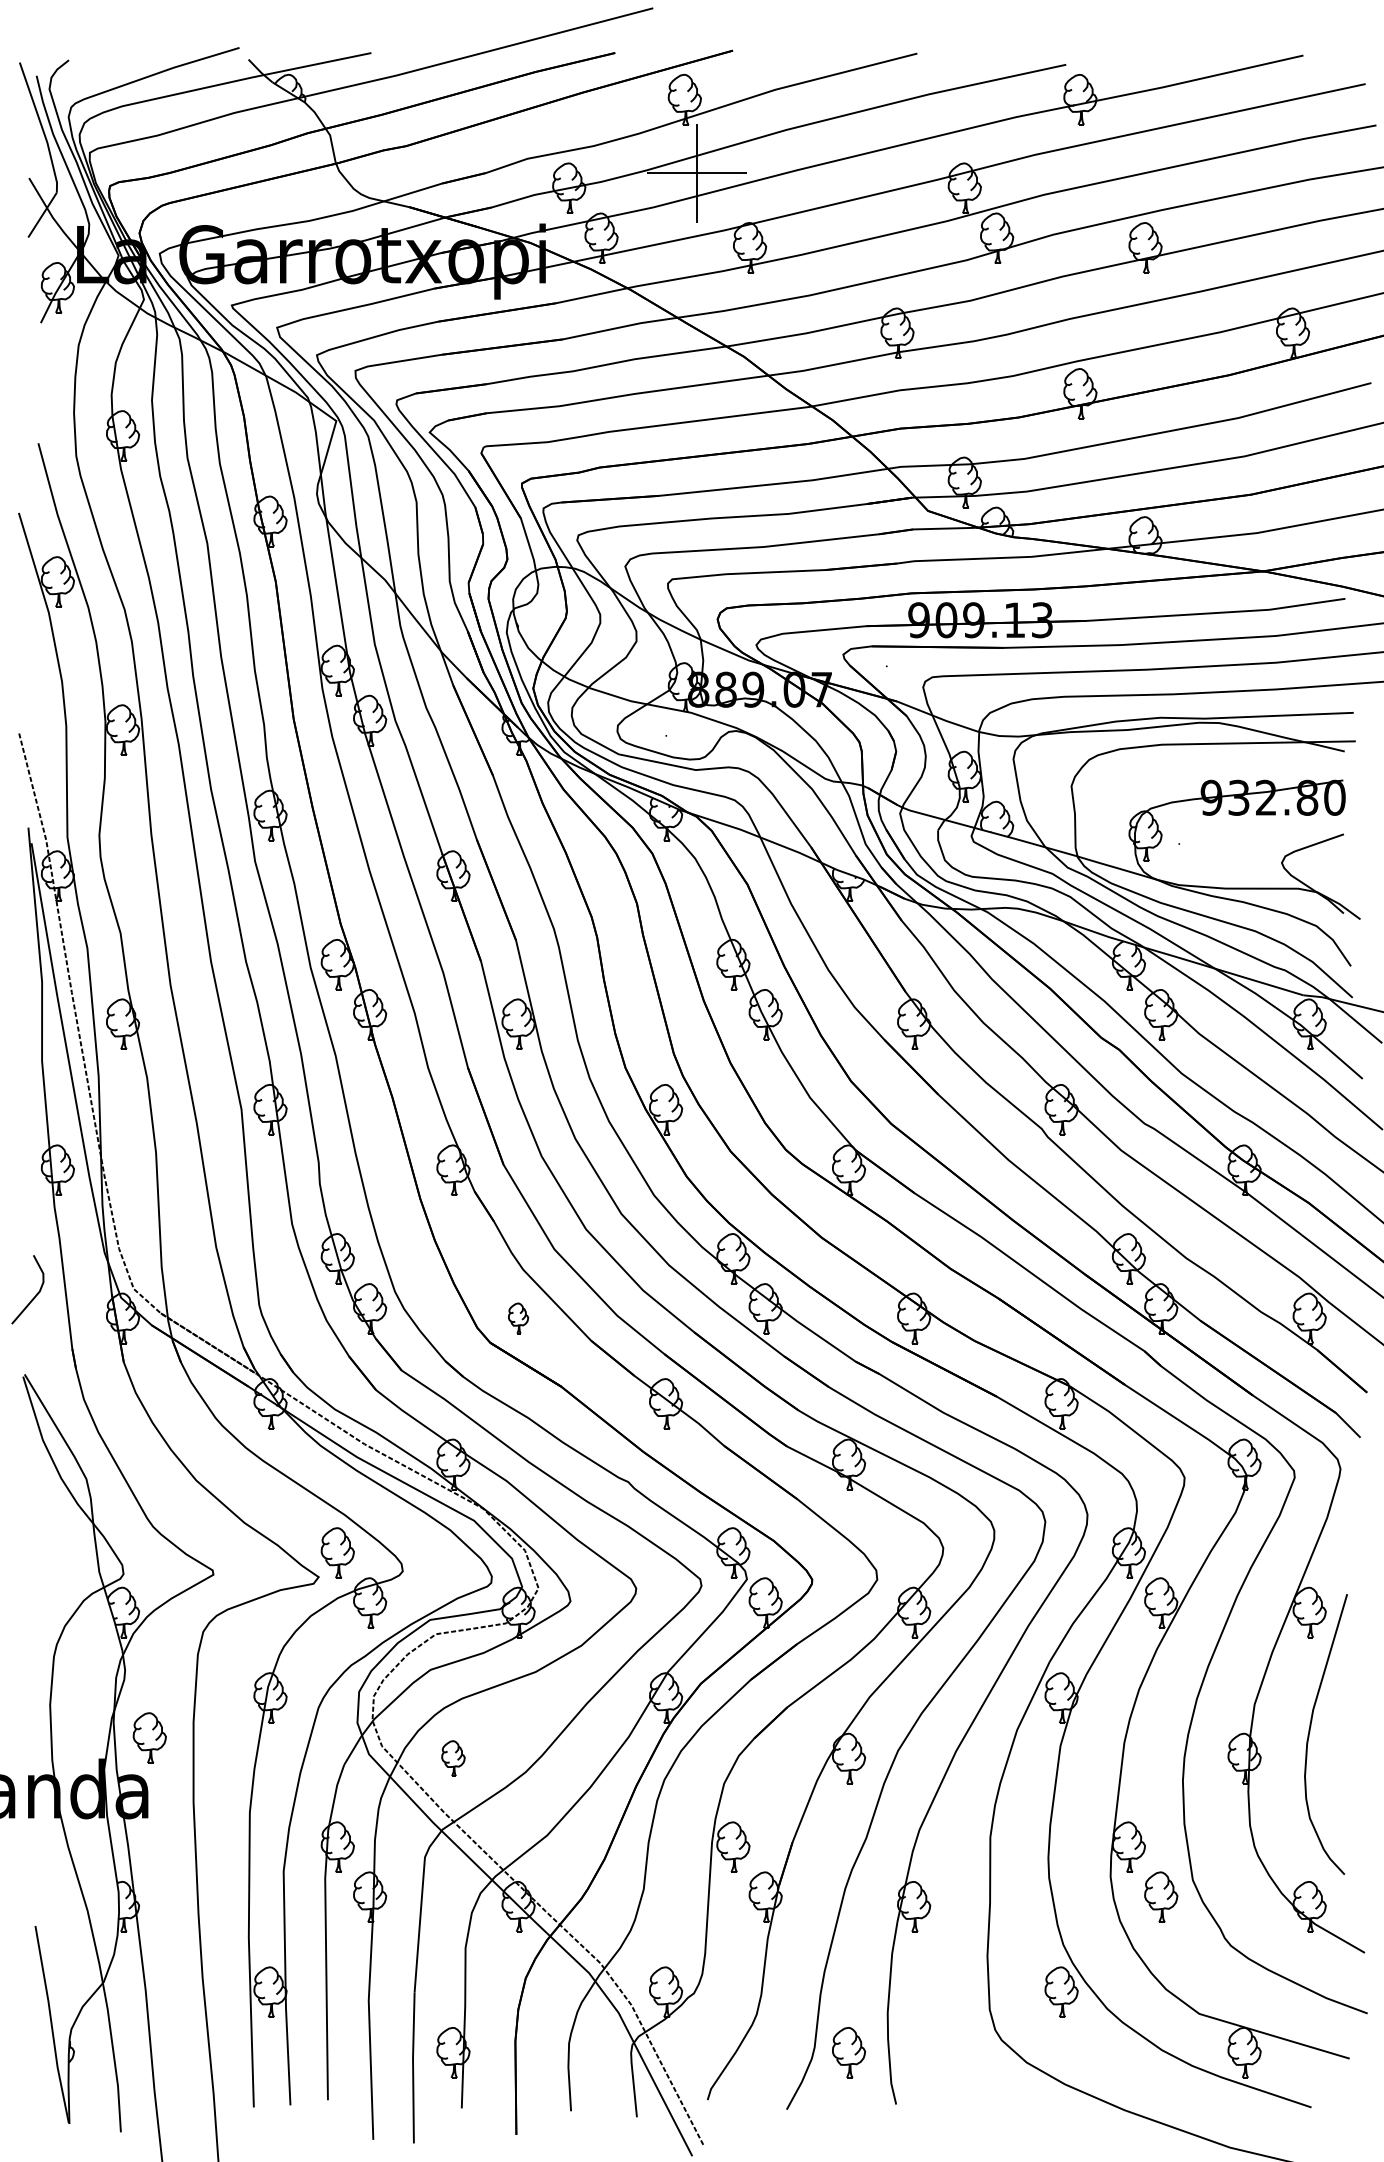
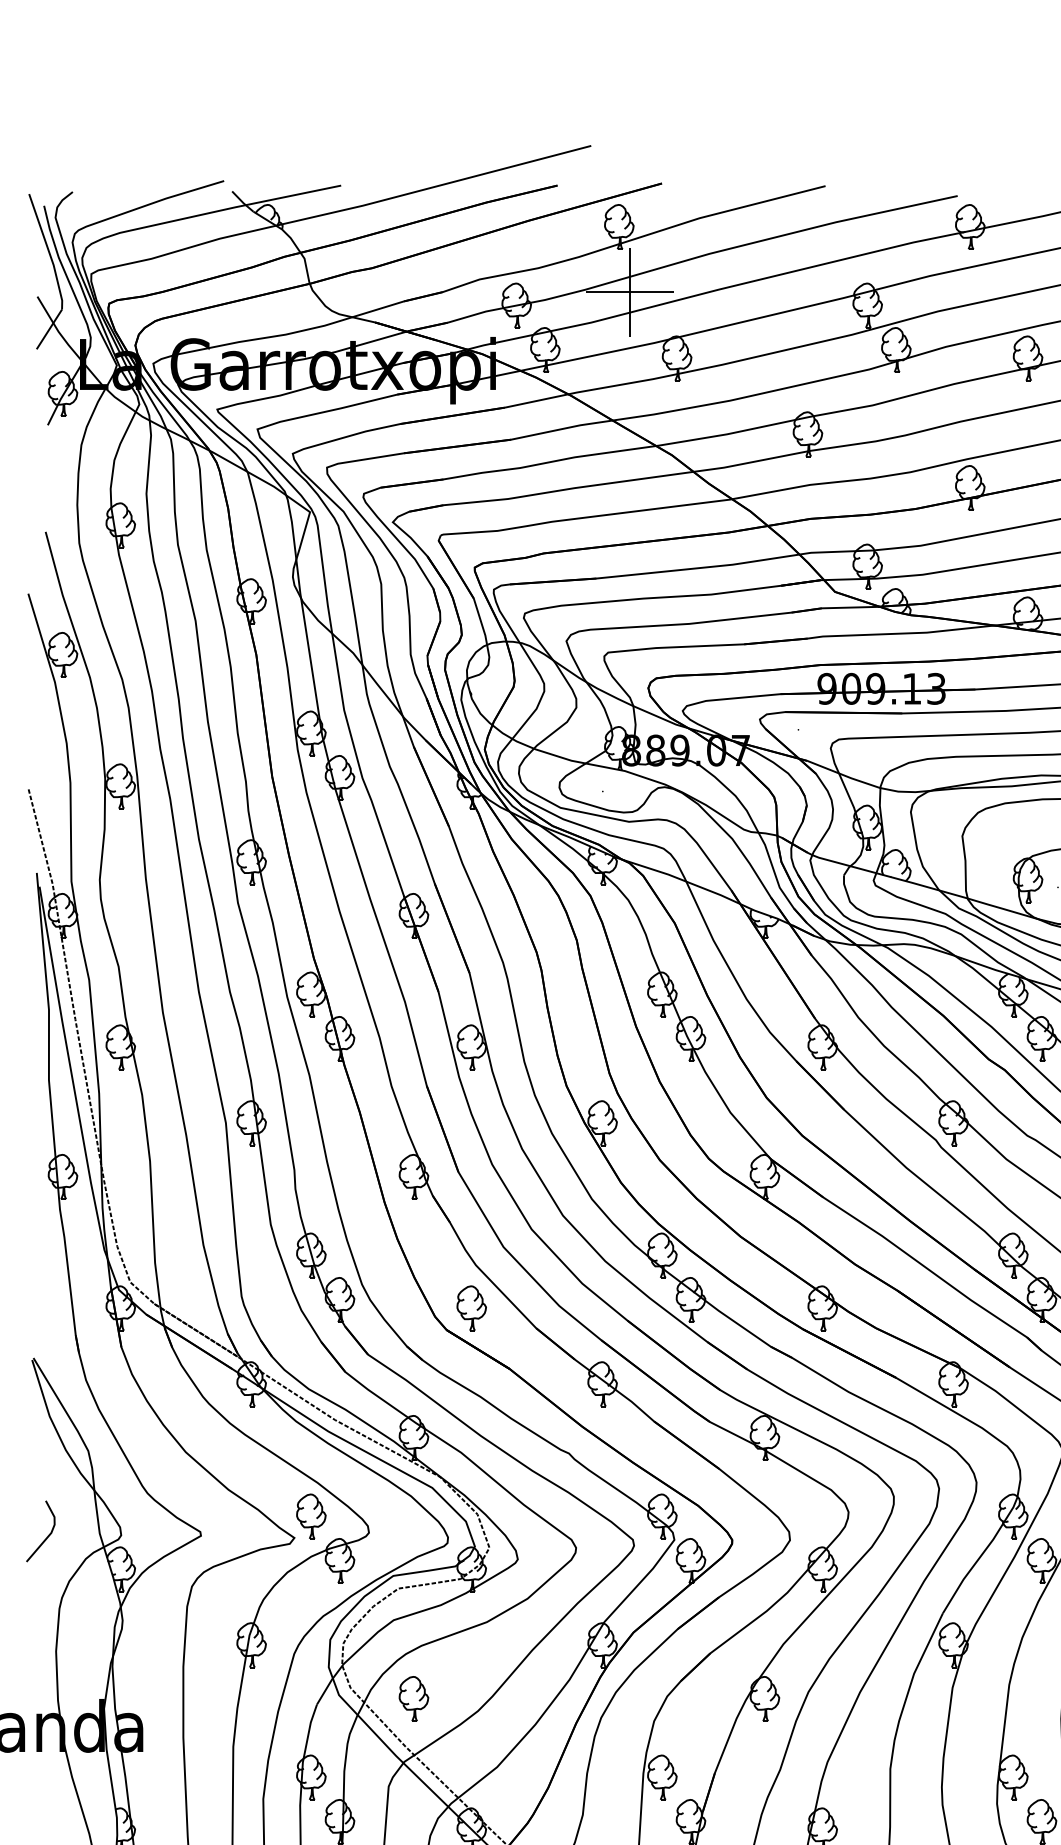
line: (36, 1293) -> (48, 1534), moved
part: (518, 1318) -> (471, 1308), size x1.67
part: (149, 1737) -> (144, 1680), removed
part: (453, 1758) -> (414, 1698), size x1.43

